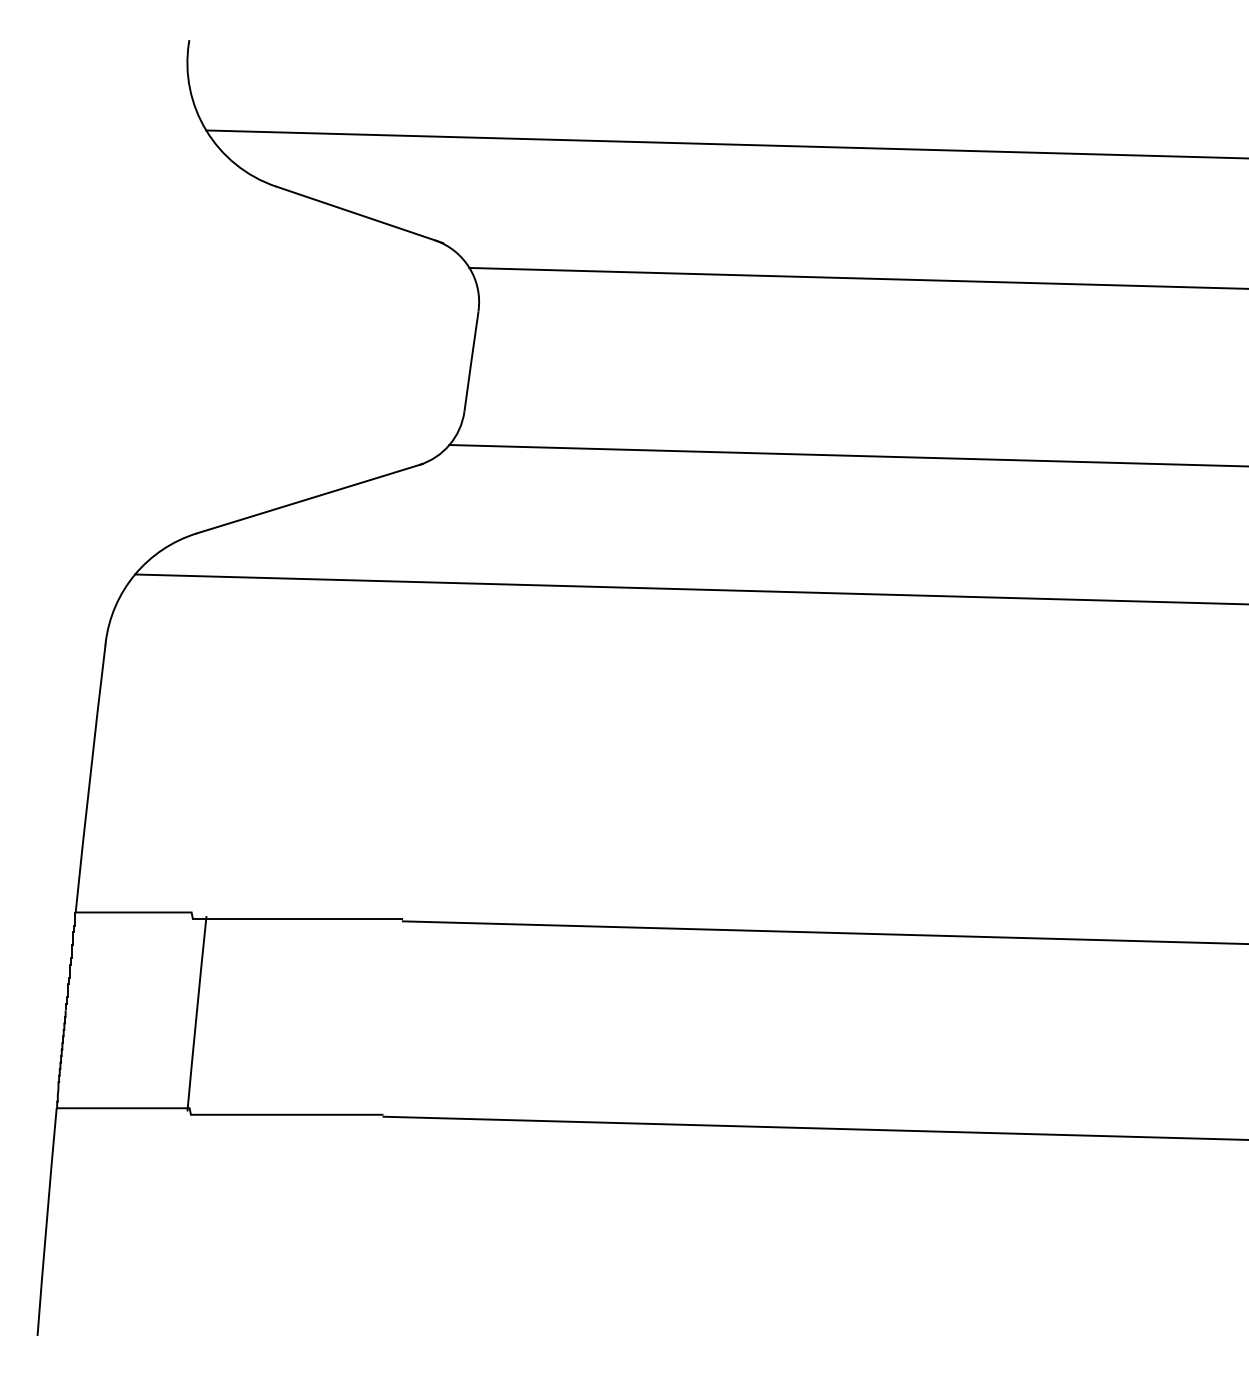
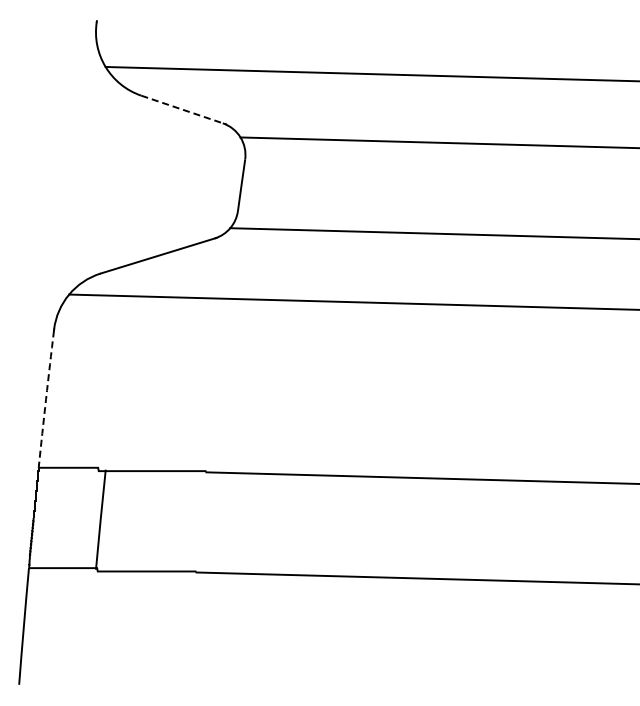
line: (360, 215) -> (184, 110), solid -> dashed
arc: (90, 779) -> (46, 399), solid -> dashed

